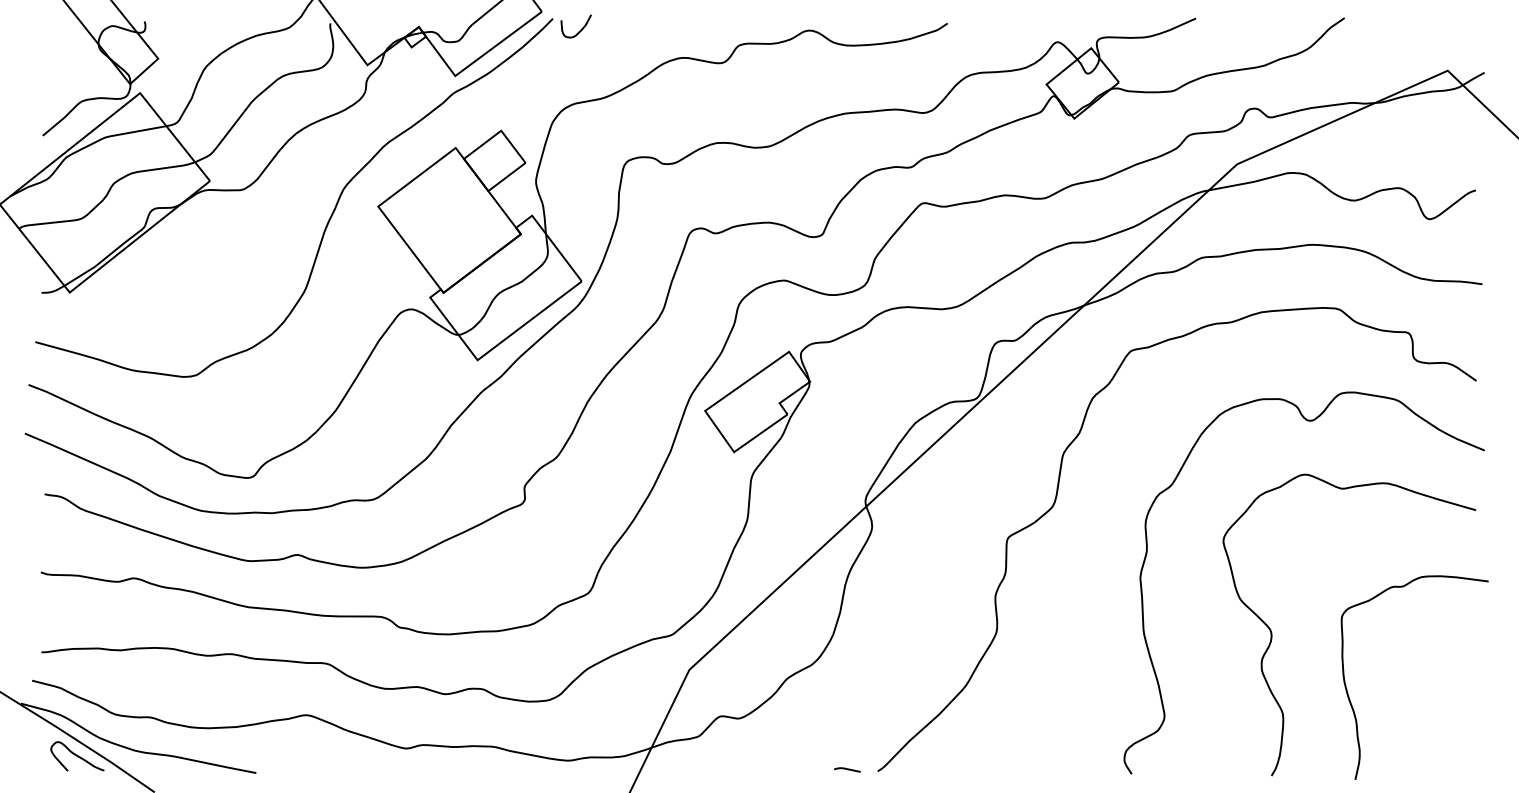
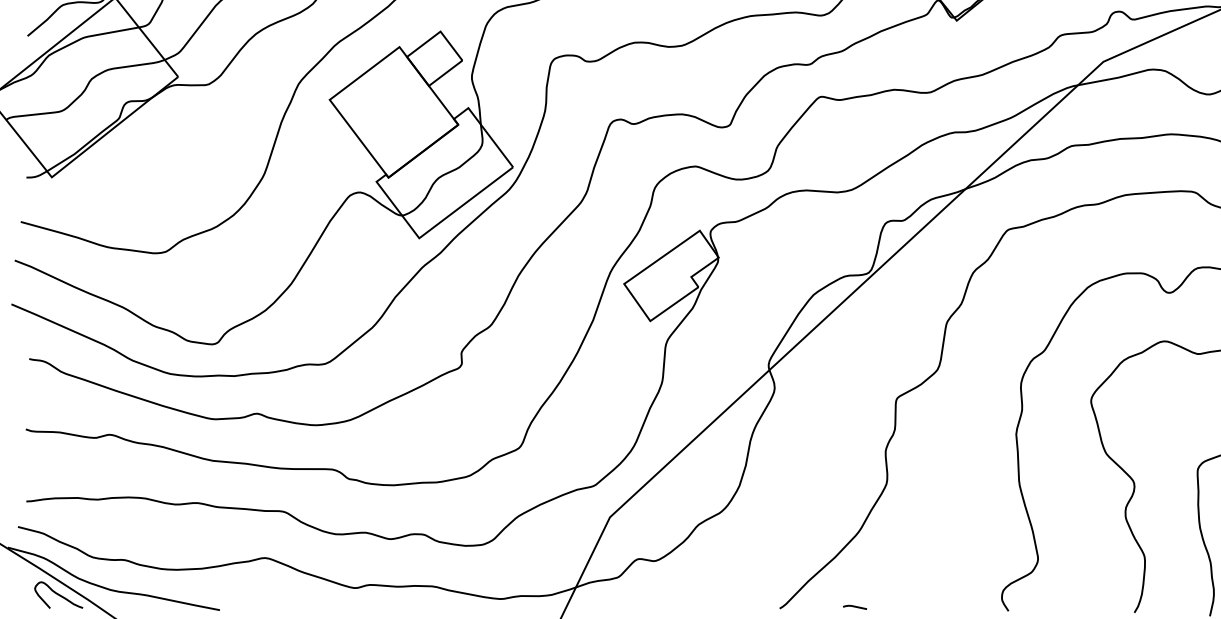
line: (847, 769) -> (855, 606), moved

